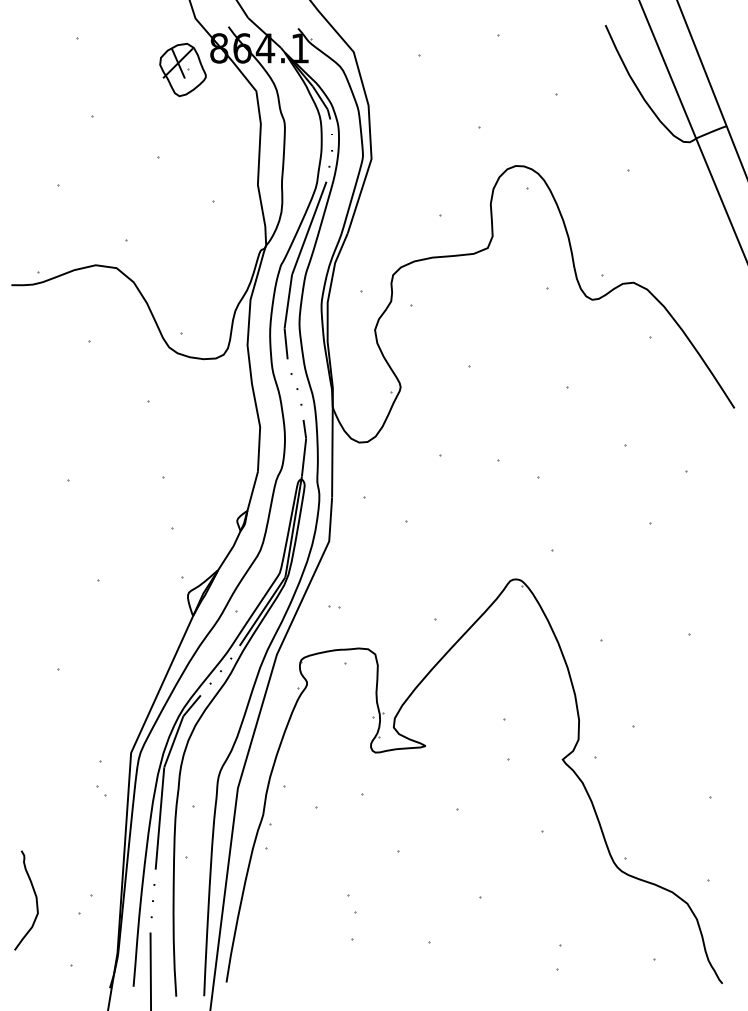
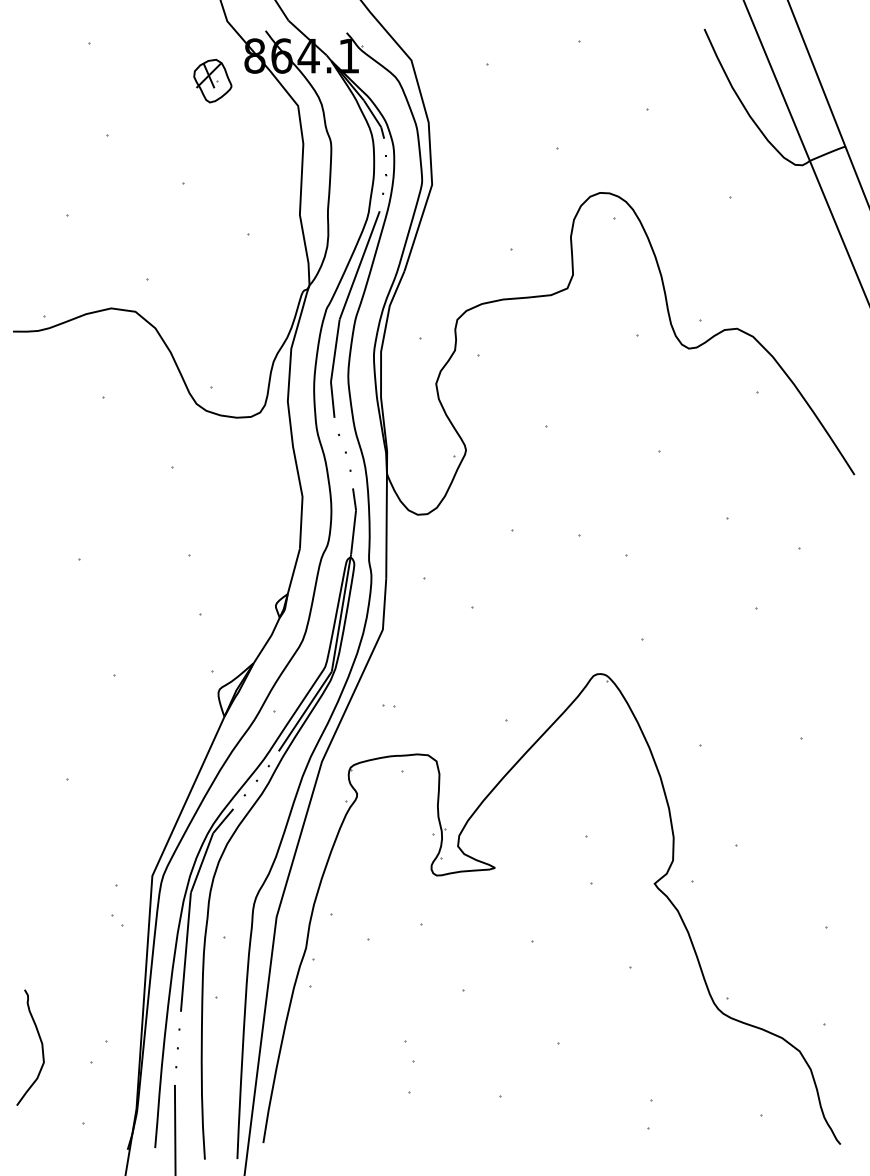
part: (182, 69) -> (212, 80), size x0.7

